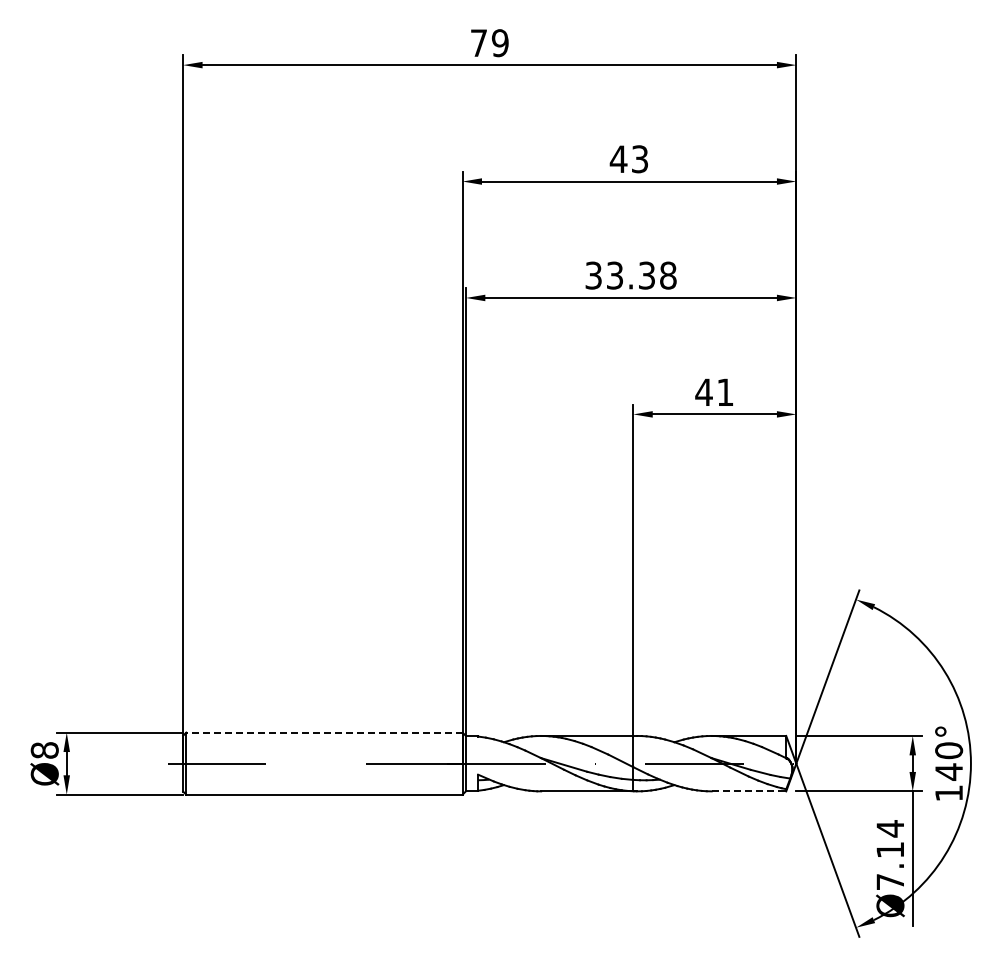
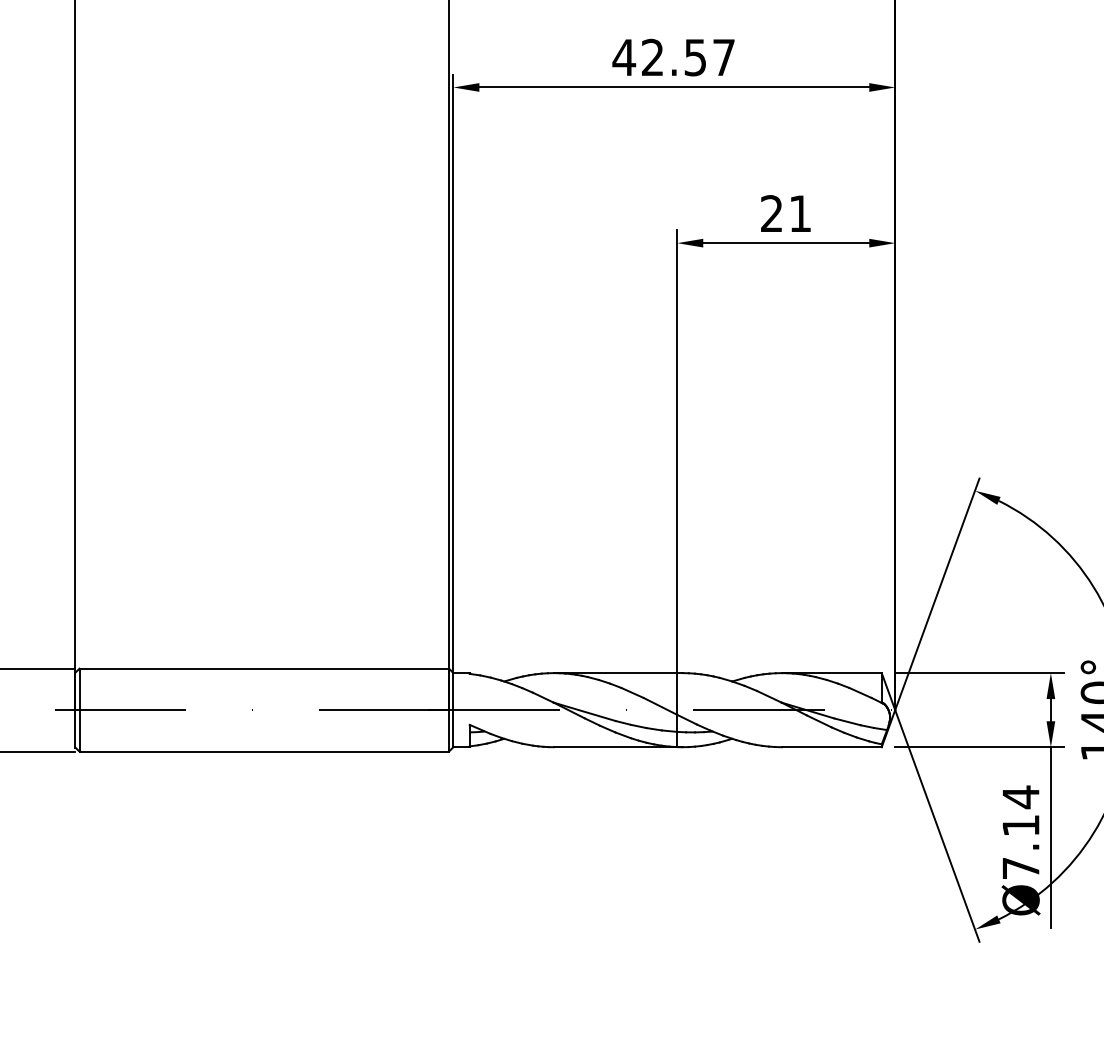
text: (630, 275) -> (673, 57), 33.38 -> 42.57
text: (703, 391) -> (771, 212), 41 -> 21
line: (323, 732) -> (262, 668), dashed -> solid
line: (749, 791) -> (832, 747), dashed -> solid

